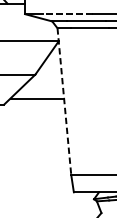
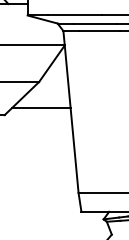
line: (67, 14) -> (74, 15), dashed -> solid
line: (64, 102) -> (71, 112), dashed -> solid

